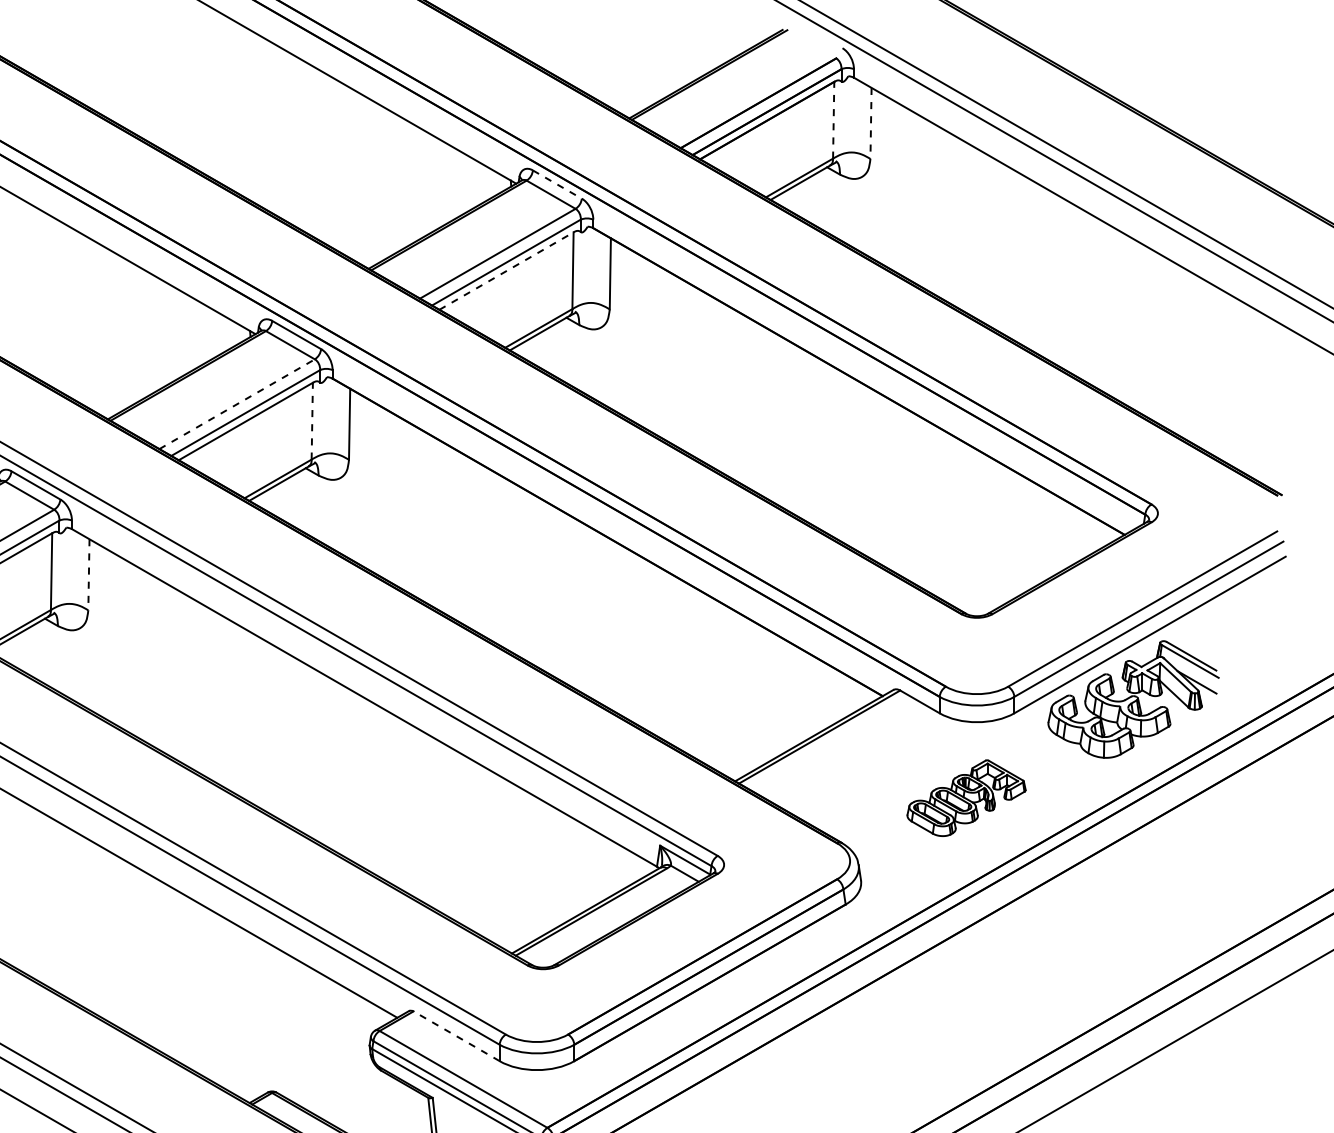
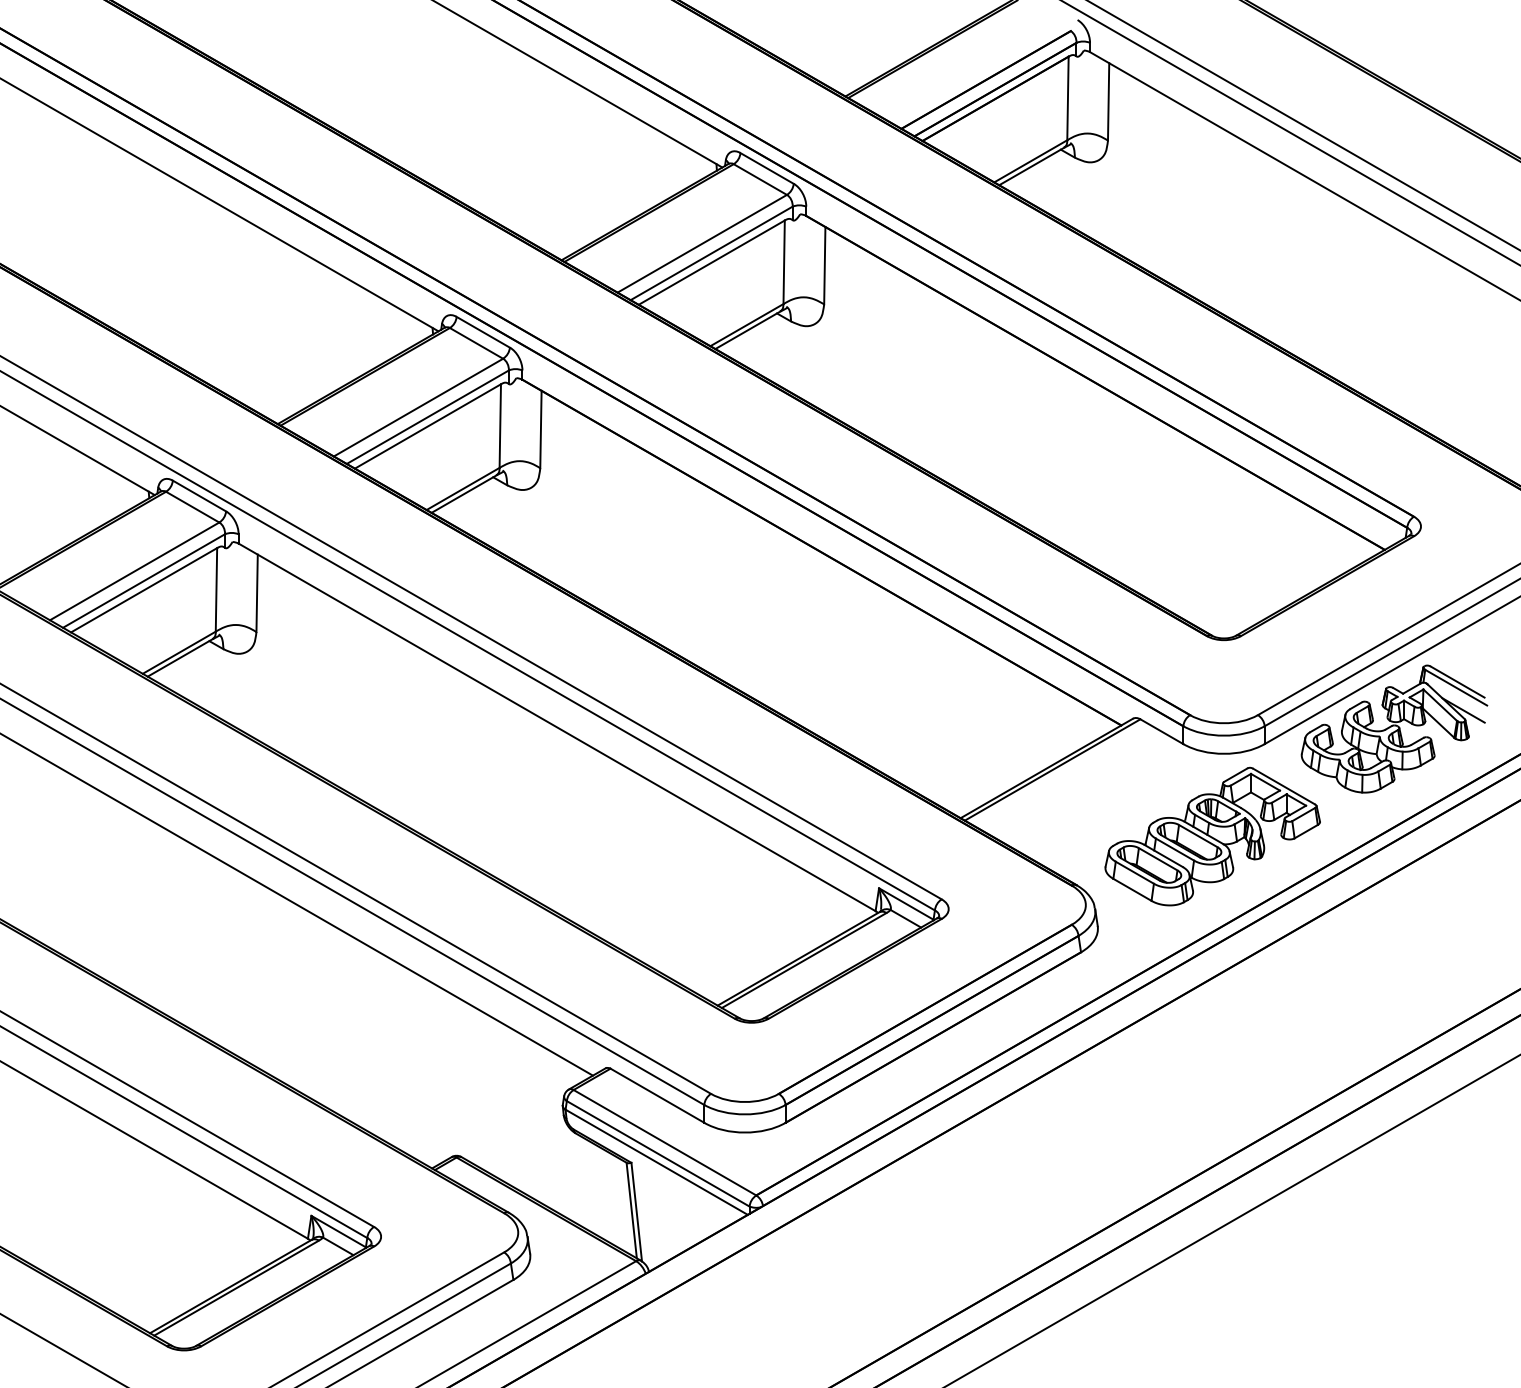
line: (833, 120) -> (1067, 98), dashed -> solid
line: (870, 123) -> (1108, 101), dashed -> solid
line: (557, 184) -> (767, 168), dashed -> solid
line: (507, 270) -> (712, 262), dashed -> solid
line: (237, 404) -> (418, 407), dashed -> solid
line: (312, 421) -> (500, 426), dashed -> solid
line: (89, 574) -> (257, 593), dashed -> solid
part: (966, 798) -> (1212, 836), size x1.67
line: (456, 1036) -> (657, 1095), dashed -> solid

